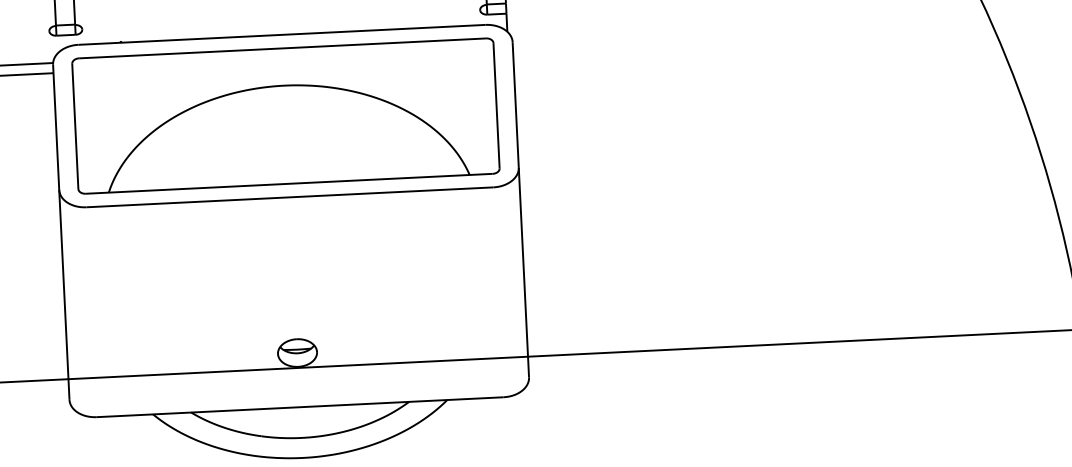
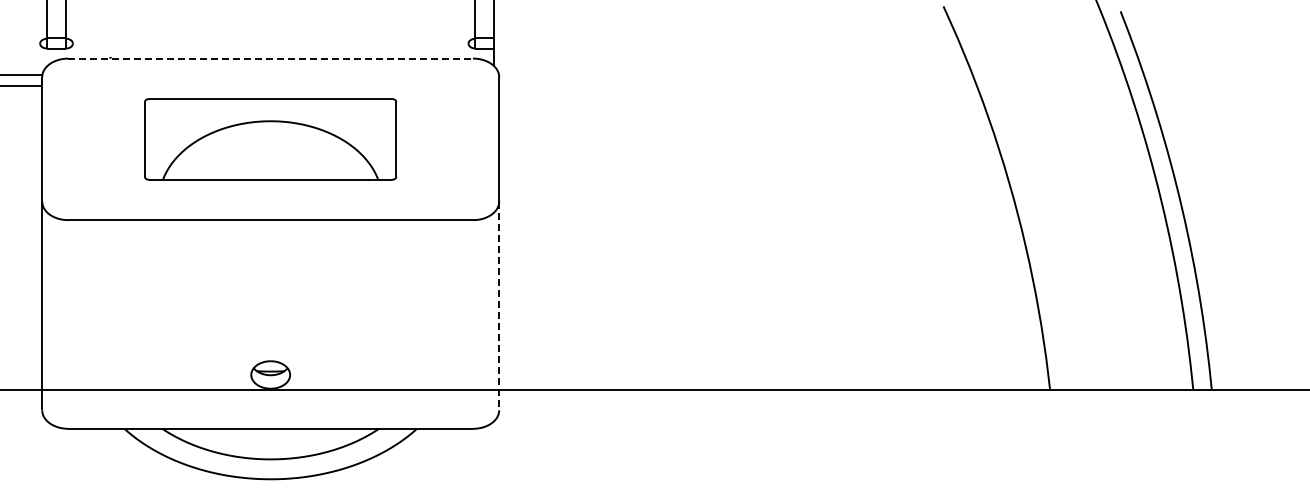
line: (282, 34) -> (271, 58), solid -> dashed
part: (285, 116) -> (270, 139), size x0.6
line: (524, 272) -> (499, 306), solid -> dashed

